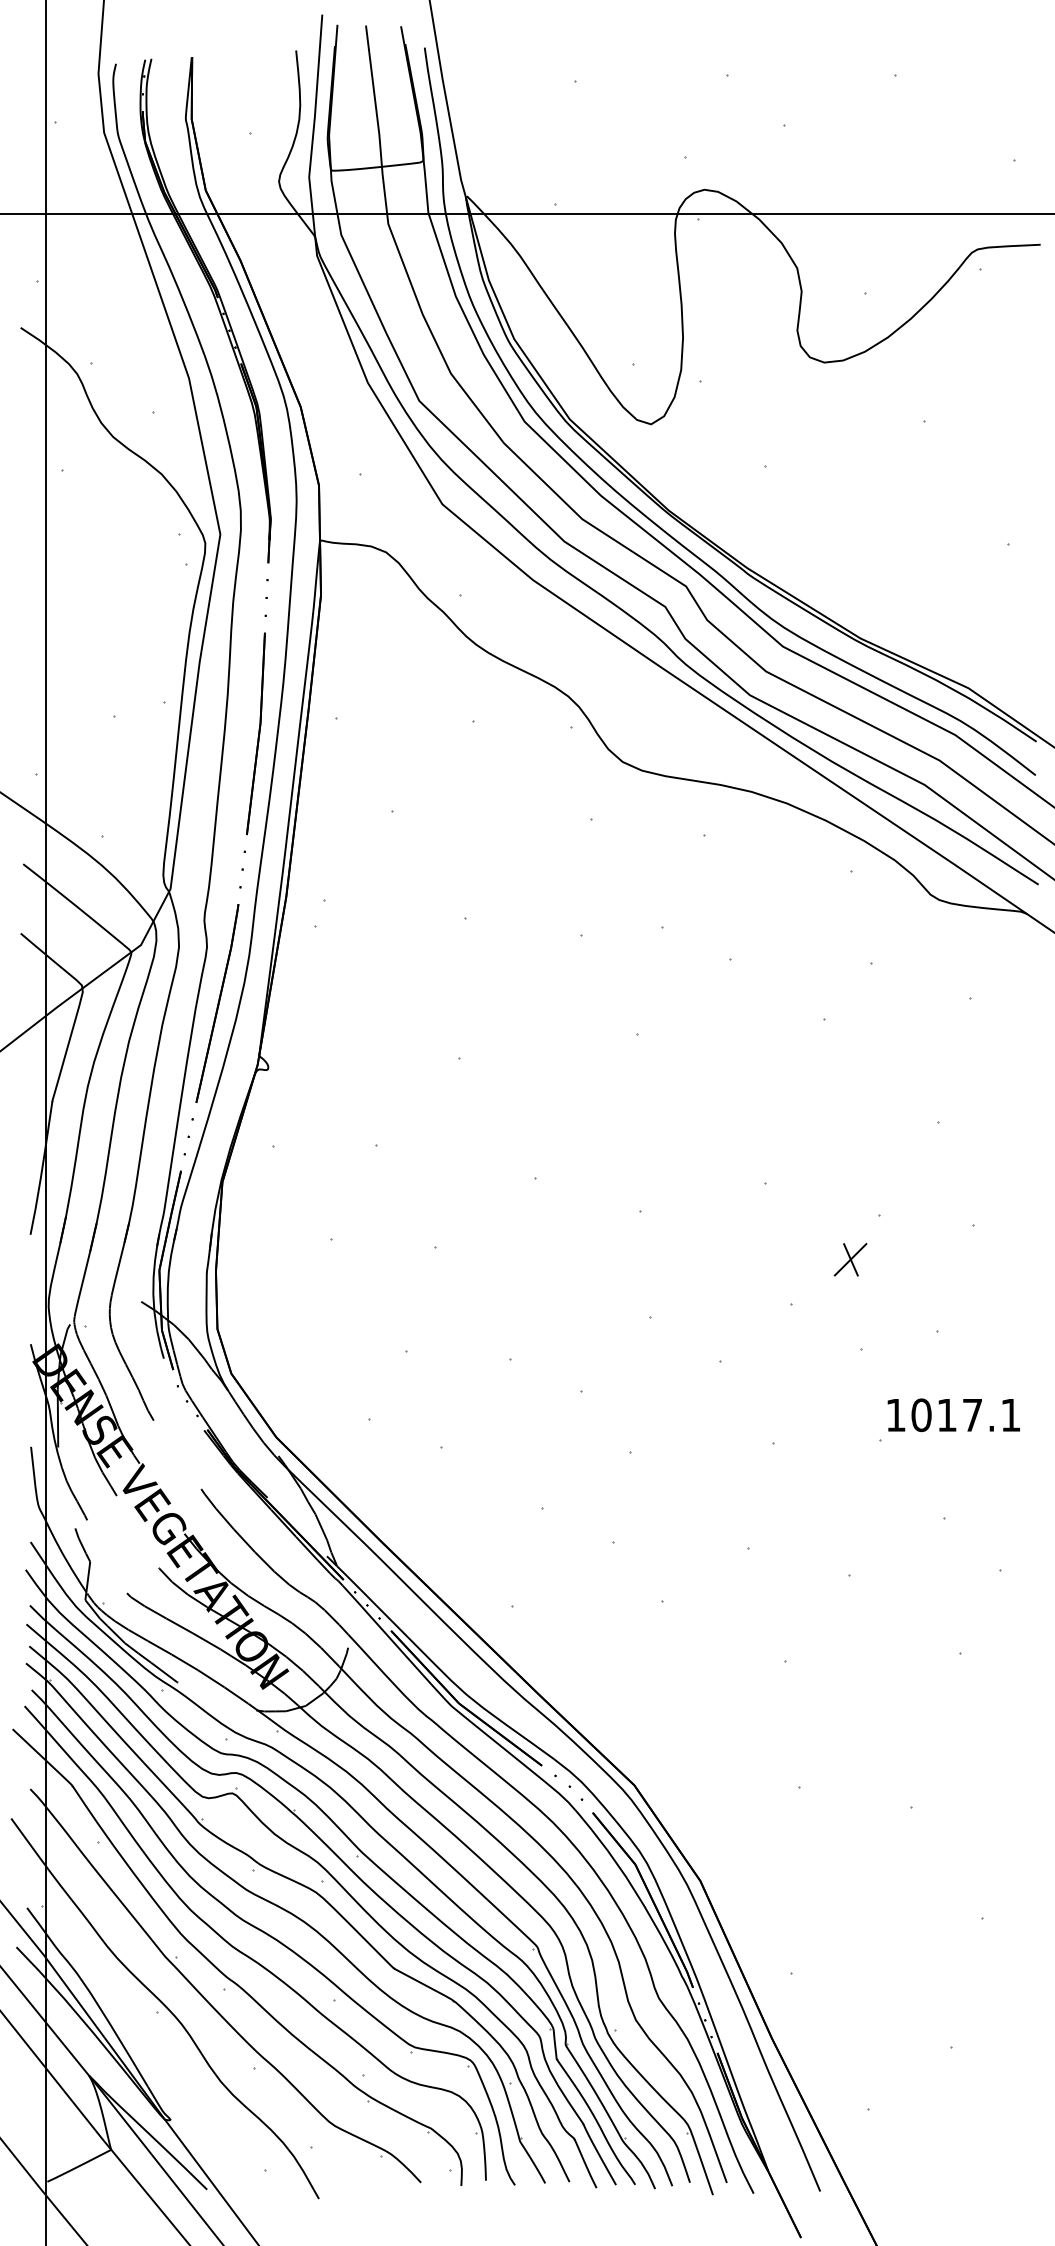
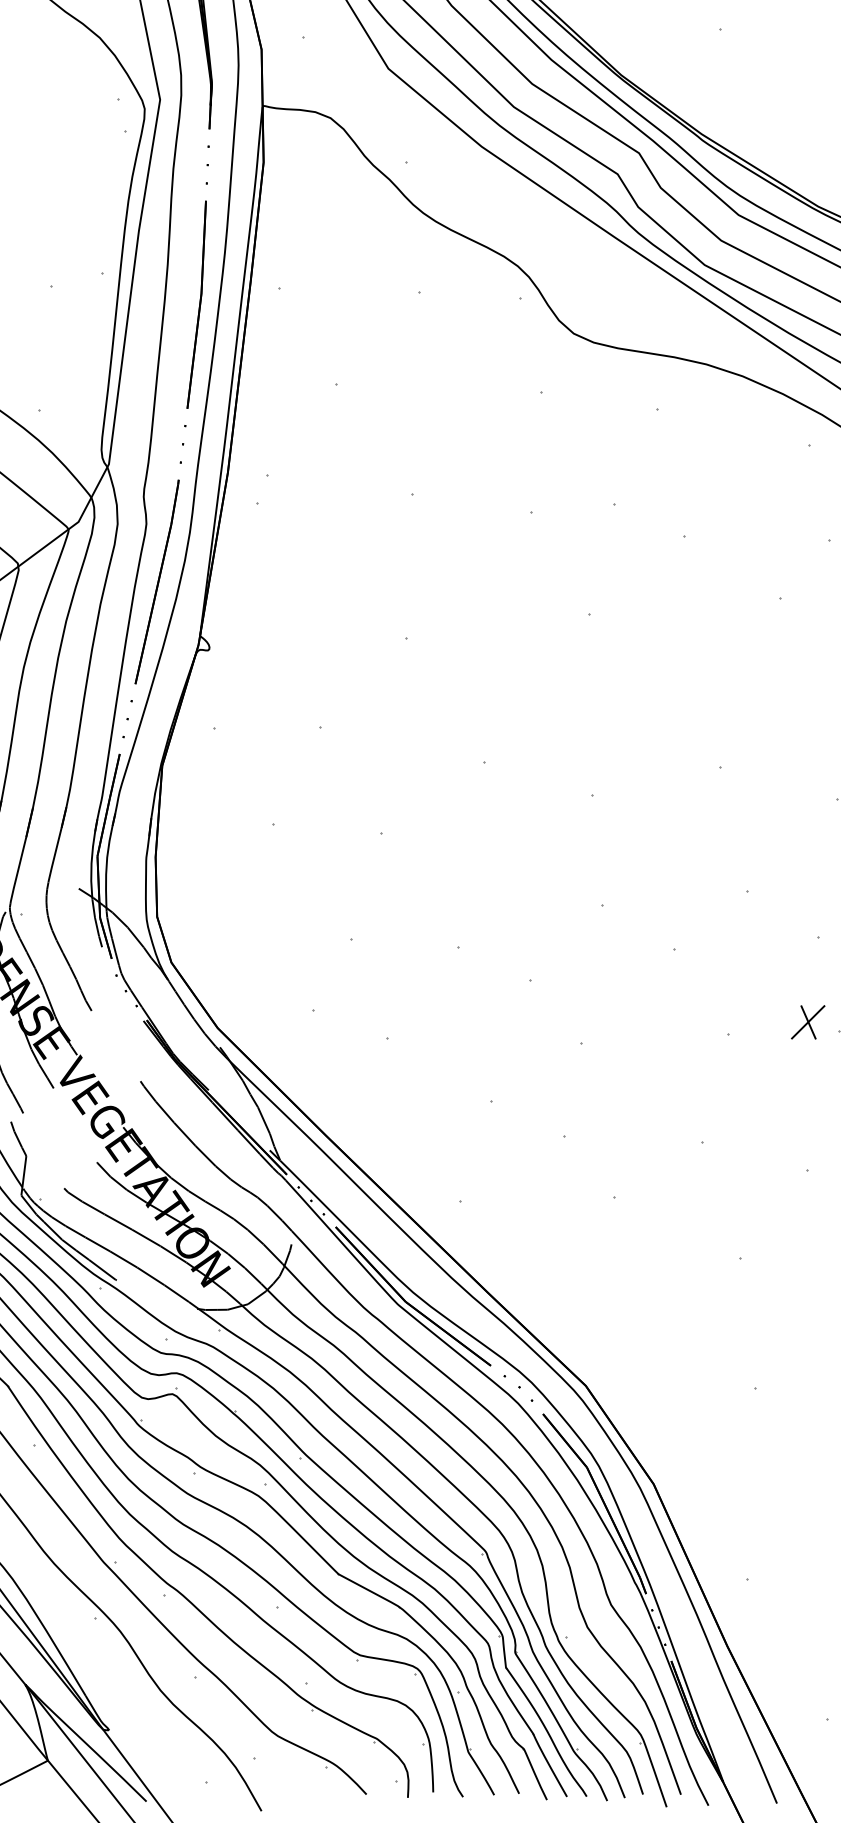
part: (850, 1259) -> (808, 1022), moved

